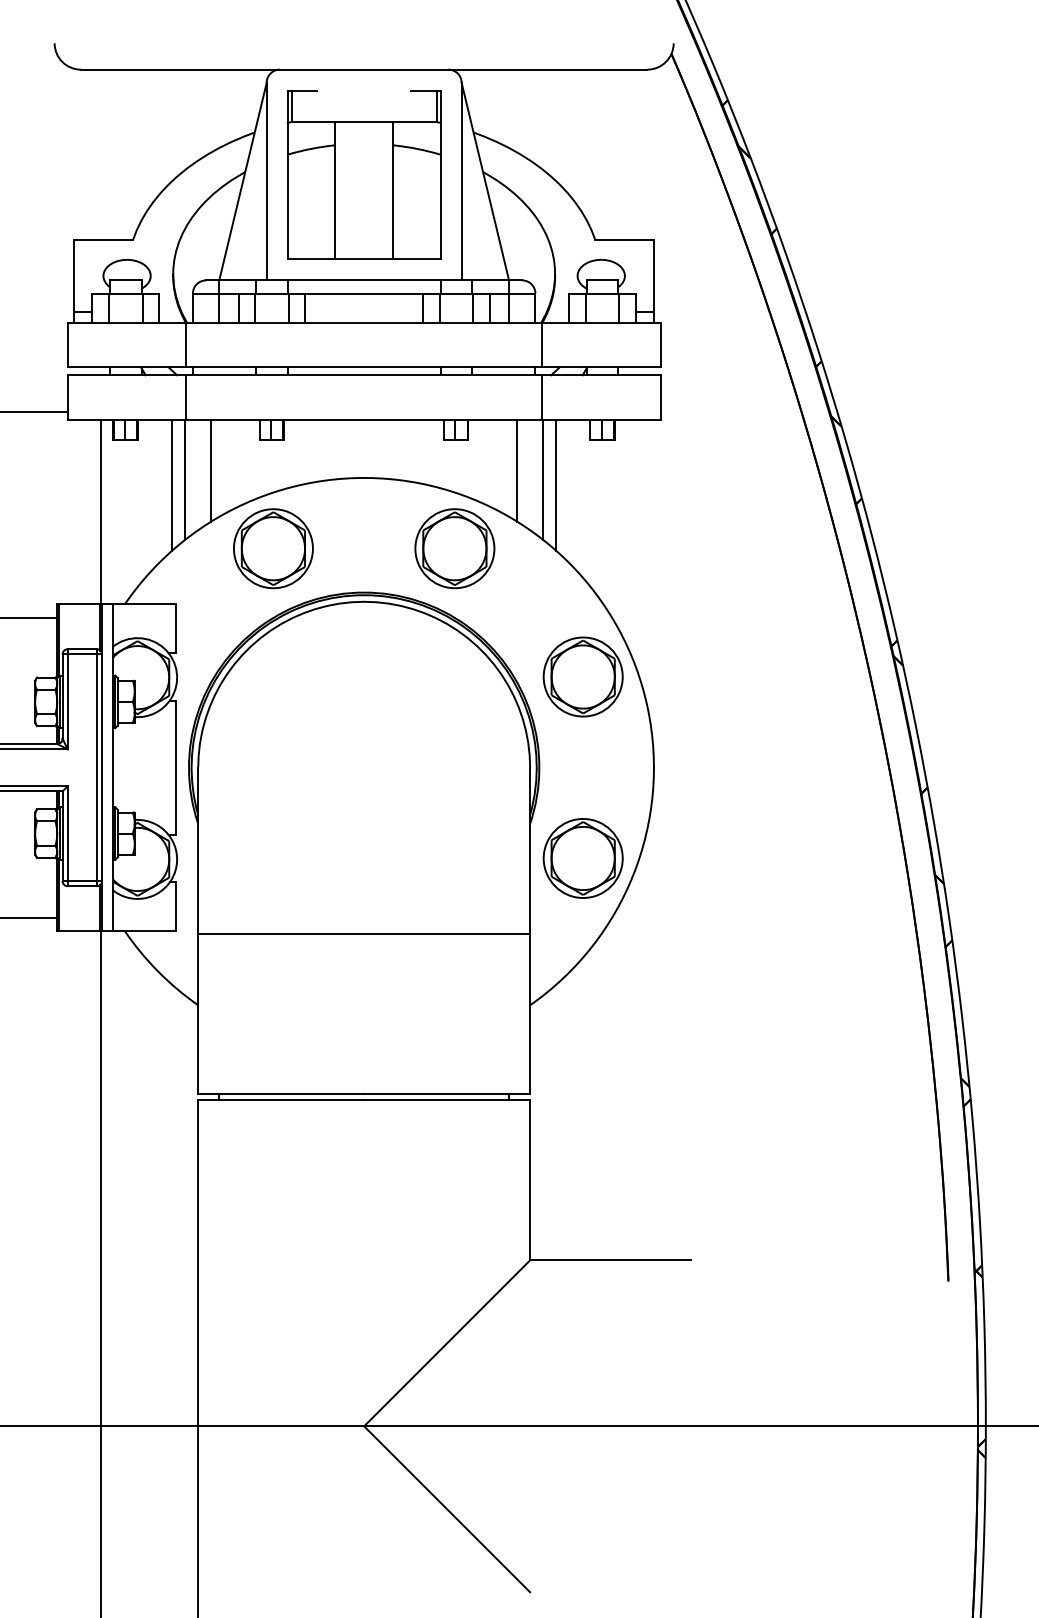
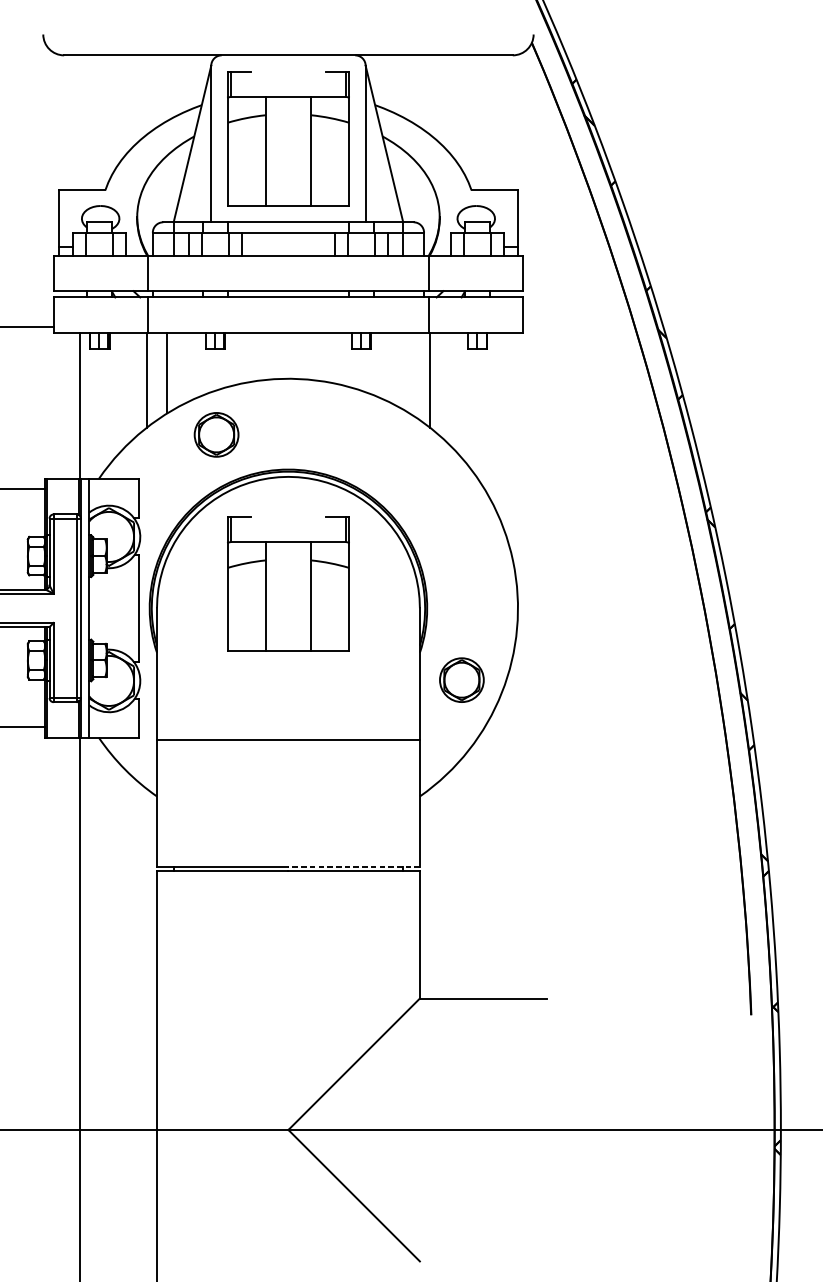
line: (516, 470) -> (409, 372), removed
line: (171, 485) -> (135, 384), removed
line: (556, 485) -> (440, 384), removed
part: (273, 548) -> (216, 434), size x0.7
part: (454, 548) -> (360, 434), removed
part: (582, 676) -> (461, 536), removed
part: (363, 736) -> (287, 583), added
part: (582, 858) -> (461, 680), size x0.7
line: (447, 1094) -> (354, 867), solid -> dashed

